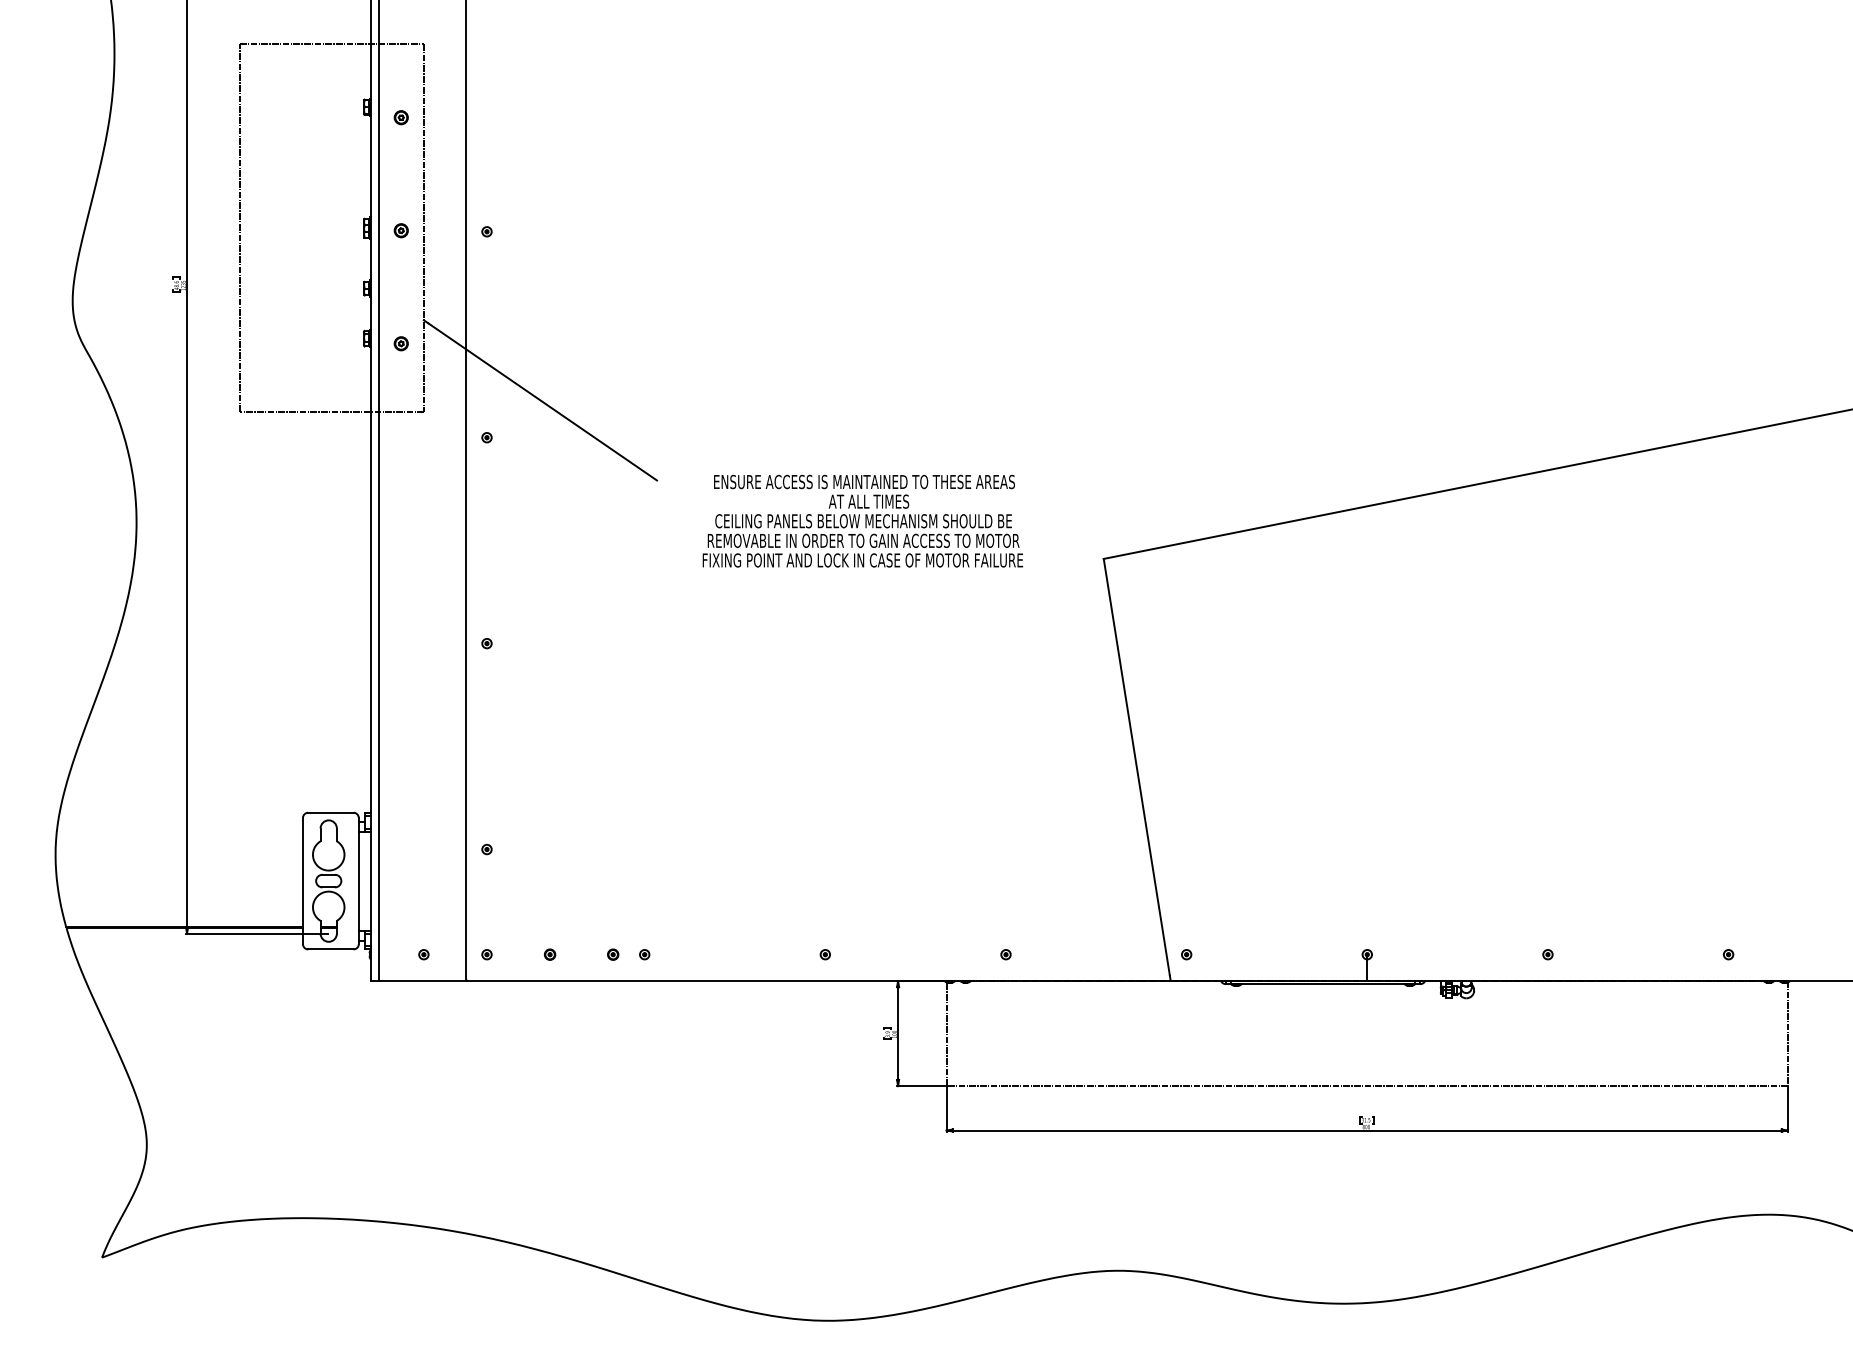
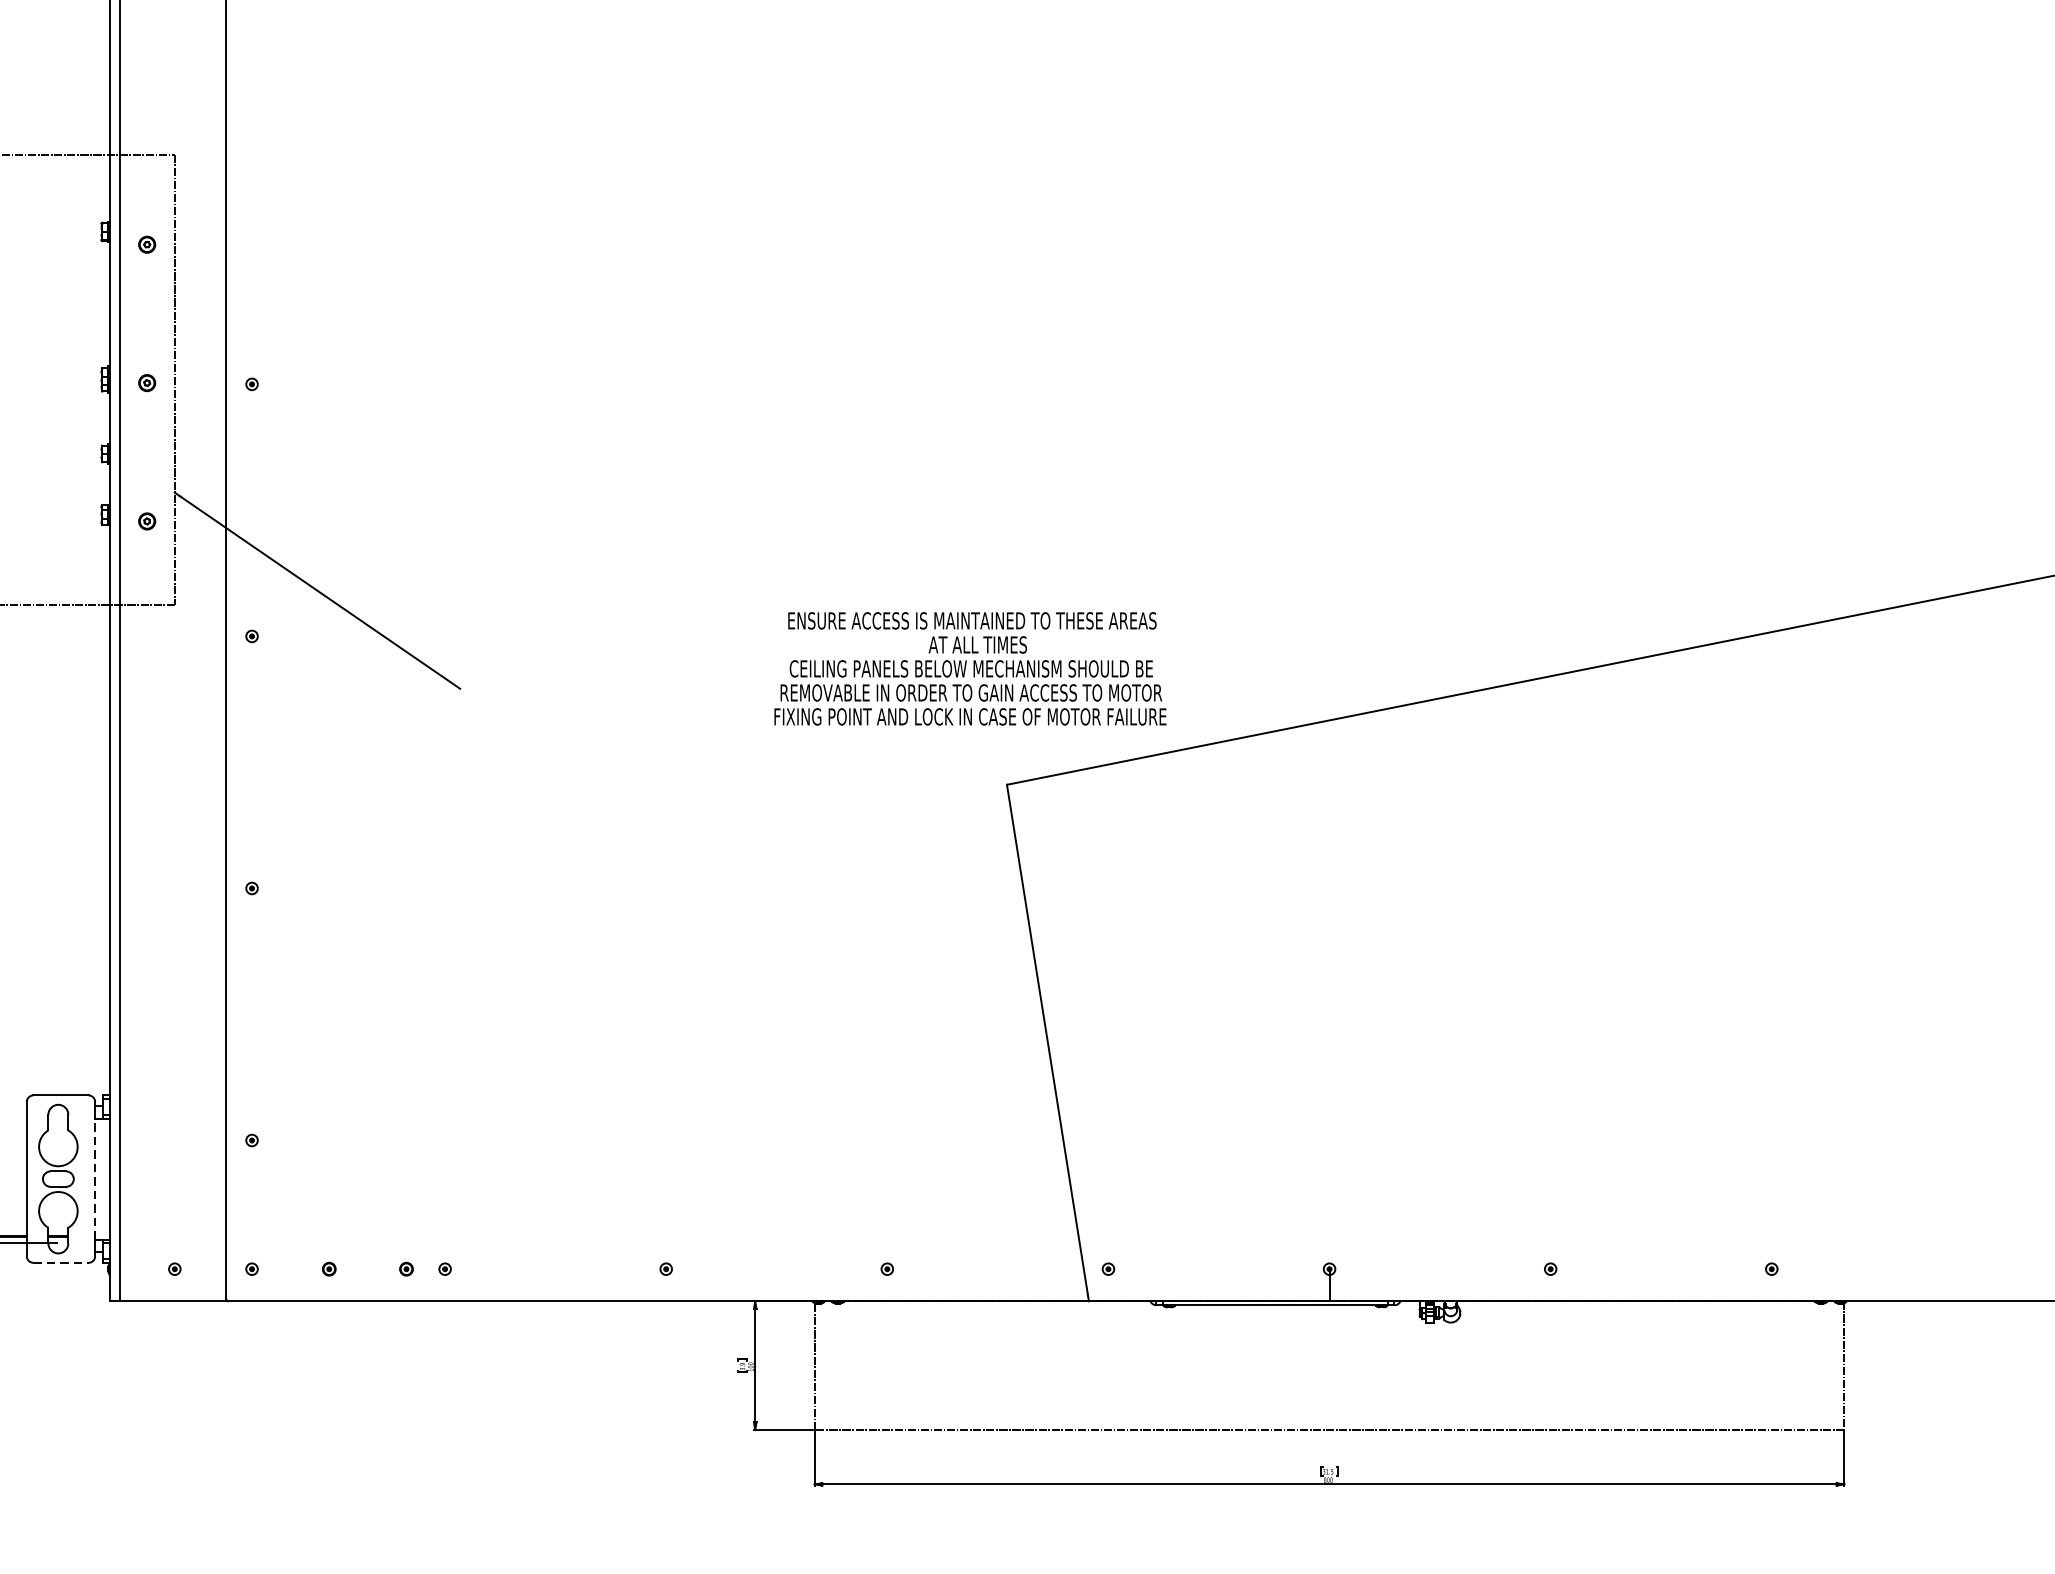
text: (862, 520) -> (969, 667), moved
line: (358, 880) -> (94, 1178), solid -> dashed
line: (330, 949) -> (60, 1262), solid -> dashed

